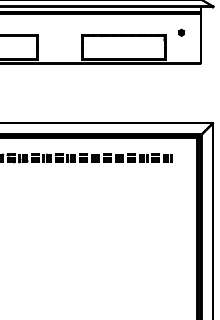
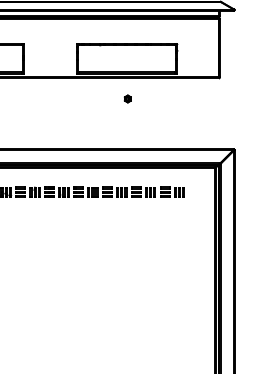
part: (181, 32) -> (127, 98), moved

